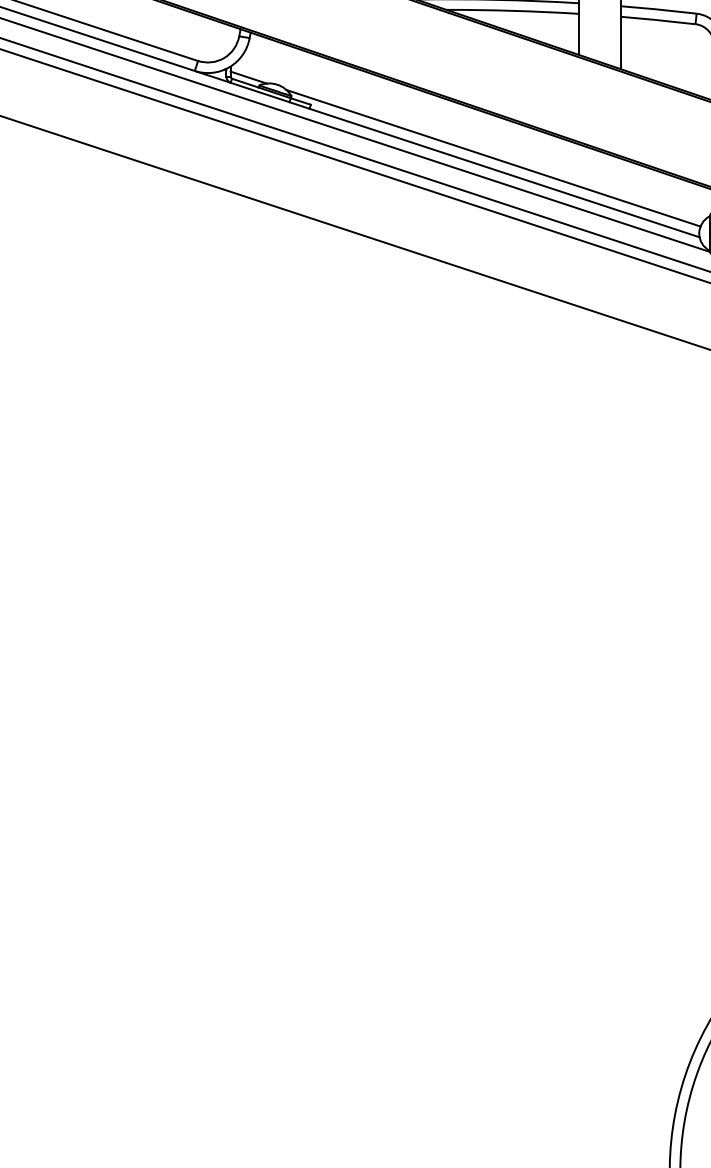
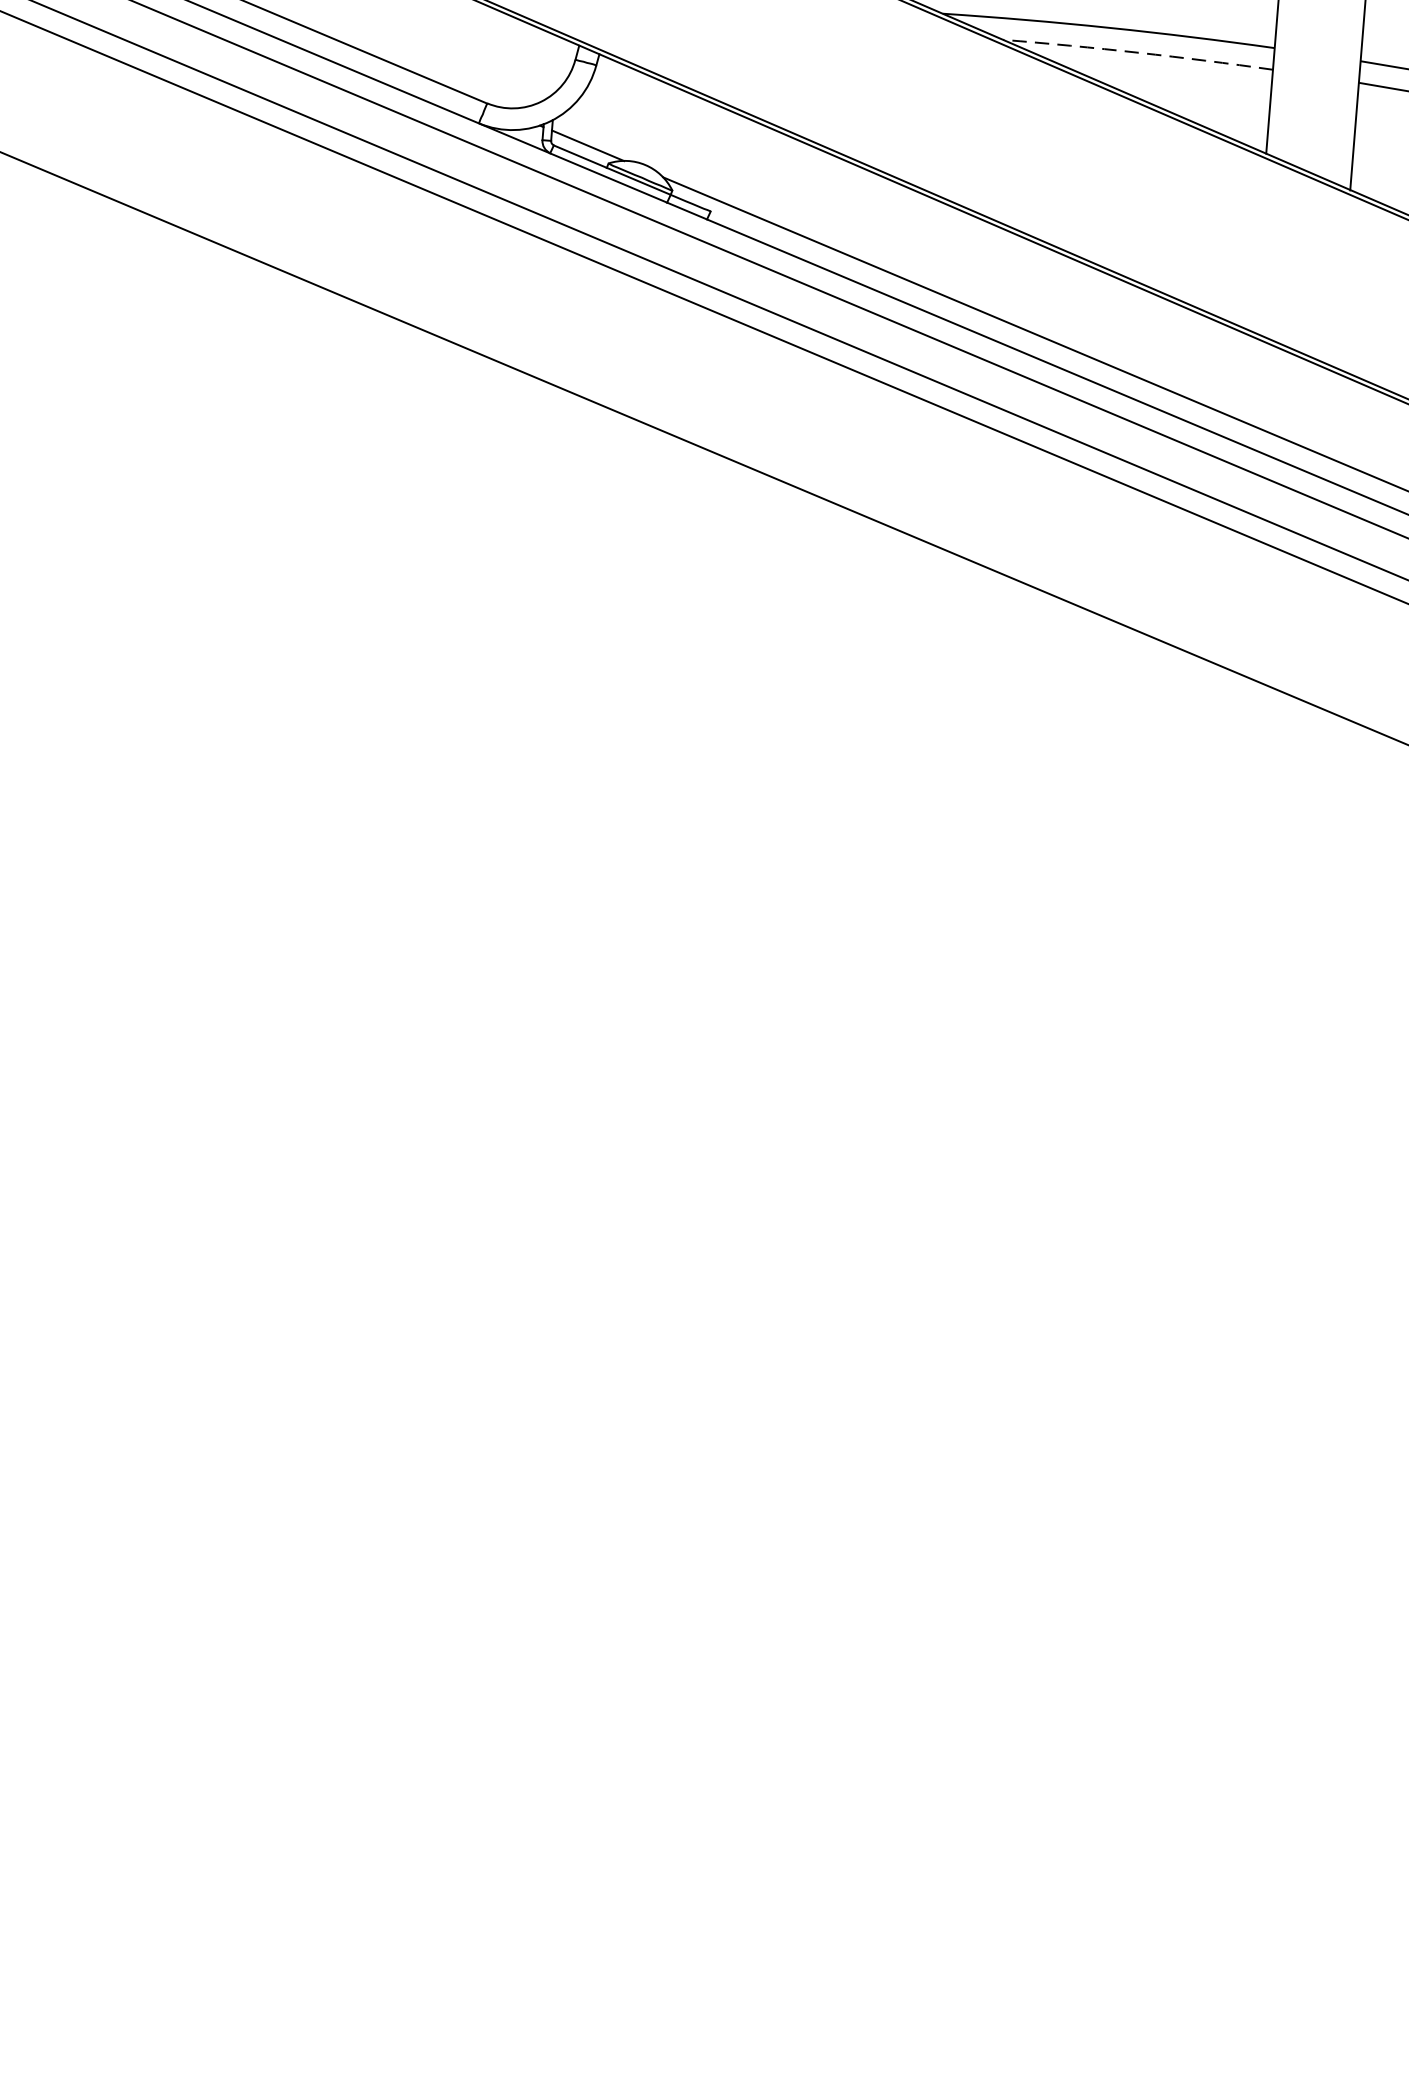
arc: (512, 10) -> (1138, 52), solid -> dashed

